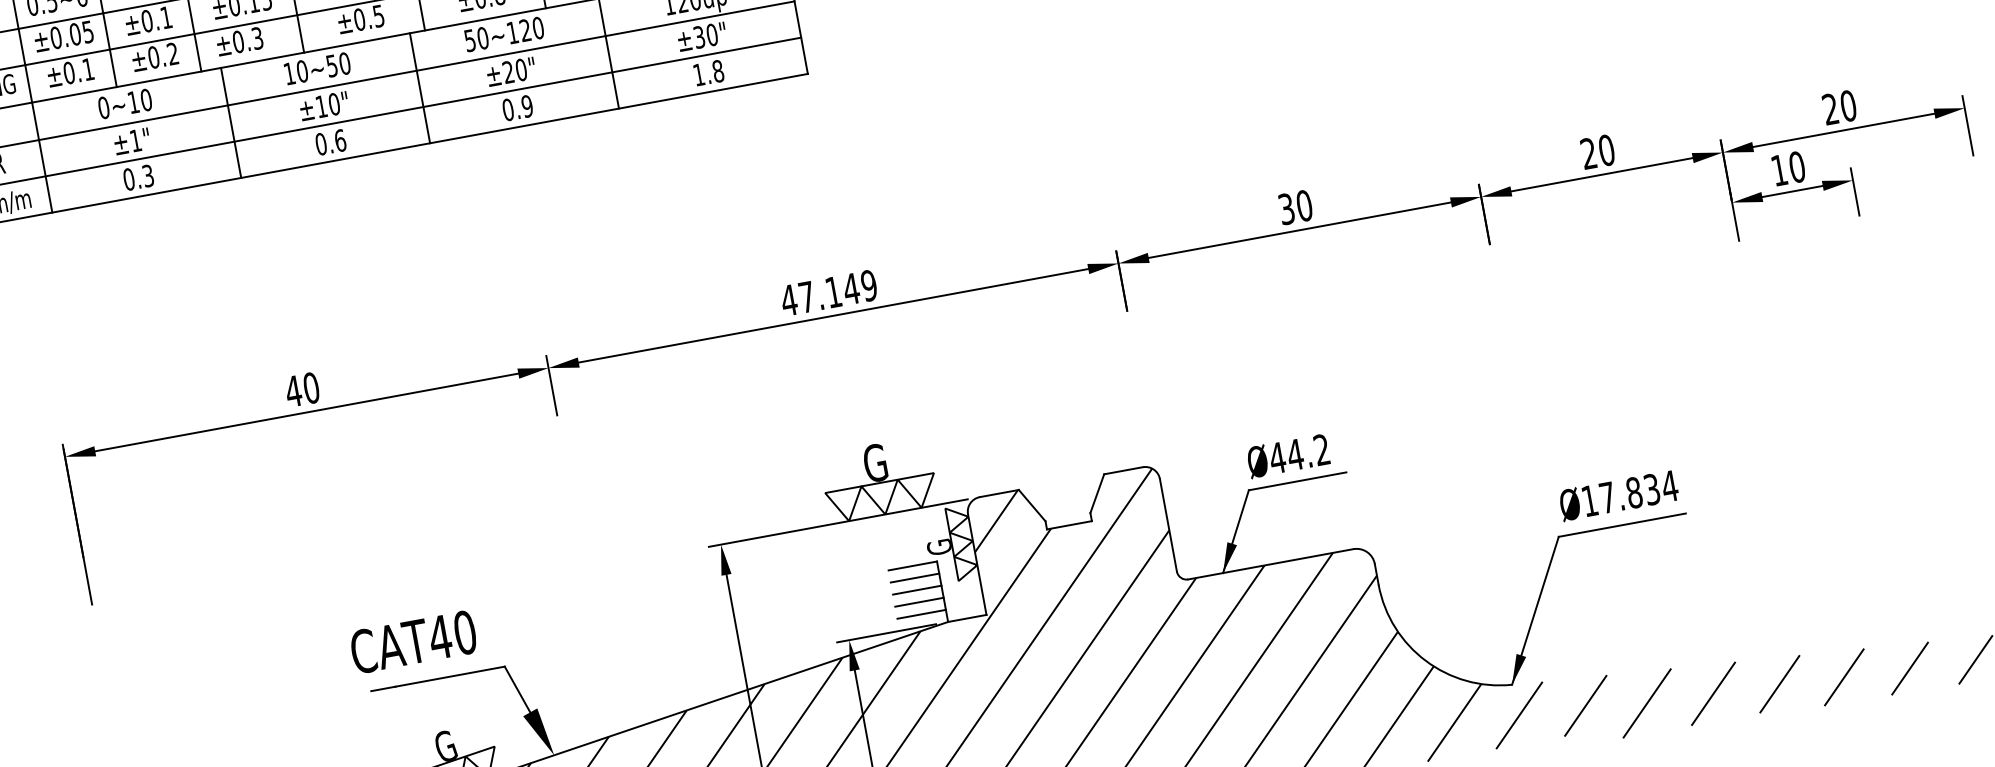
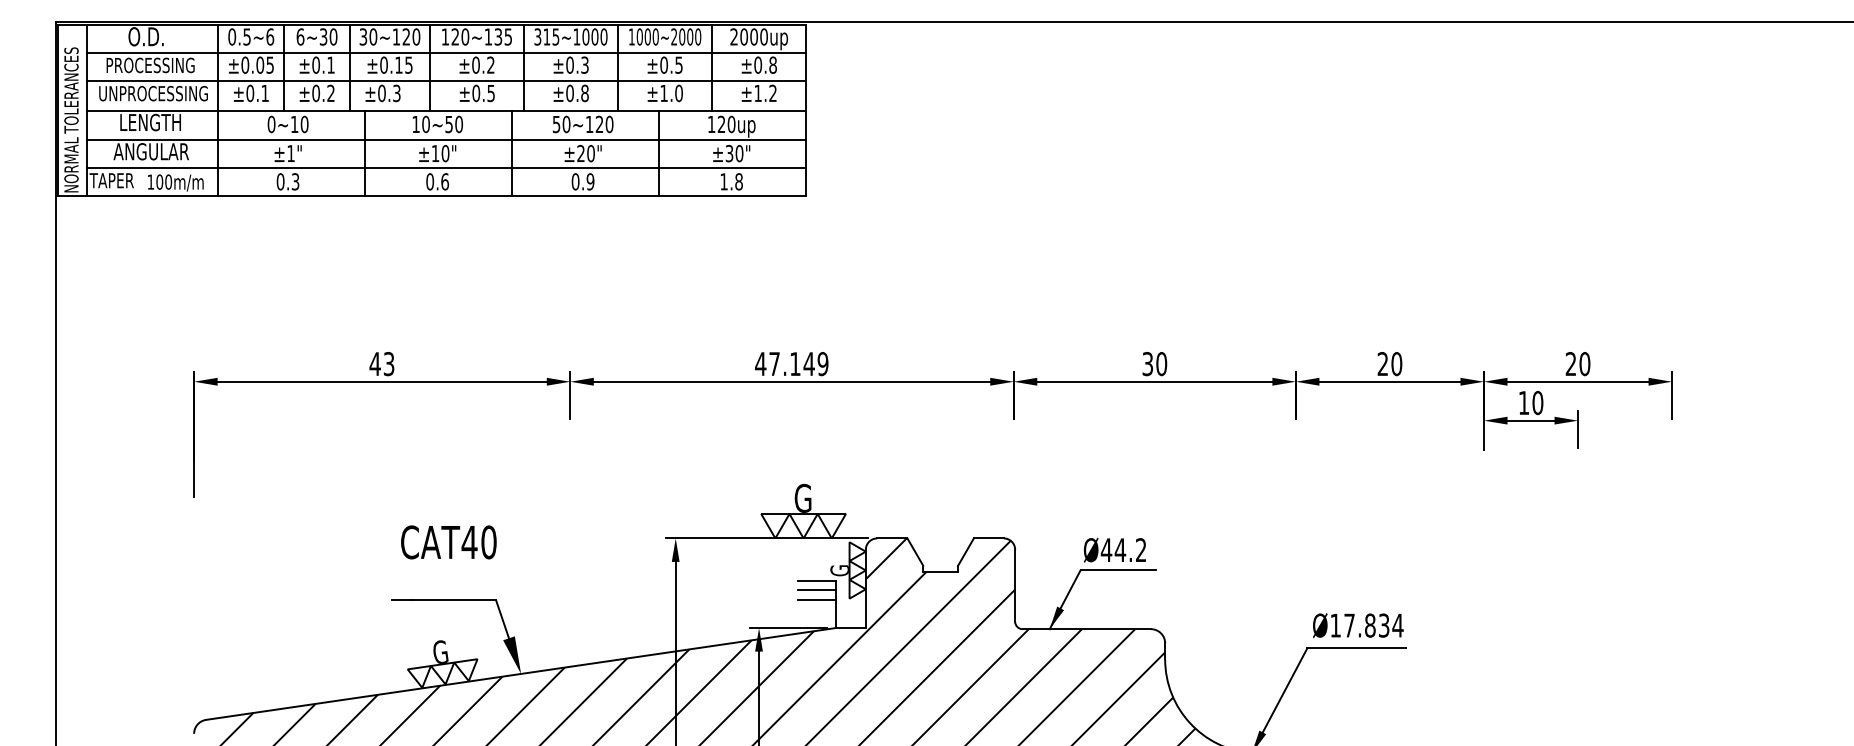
text: (310, 388) -> (388, 364), 40 -> 43
line: (918, 602) -> (816, 609), removed
line: (920, 614) -> (816, 618), removed
text: (413, 642) -> (448, 542), moved

